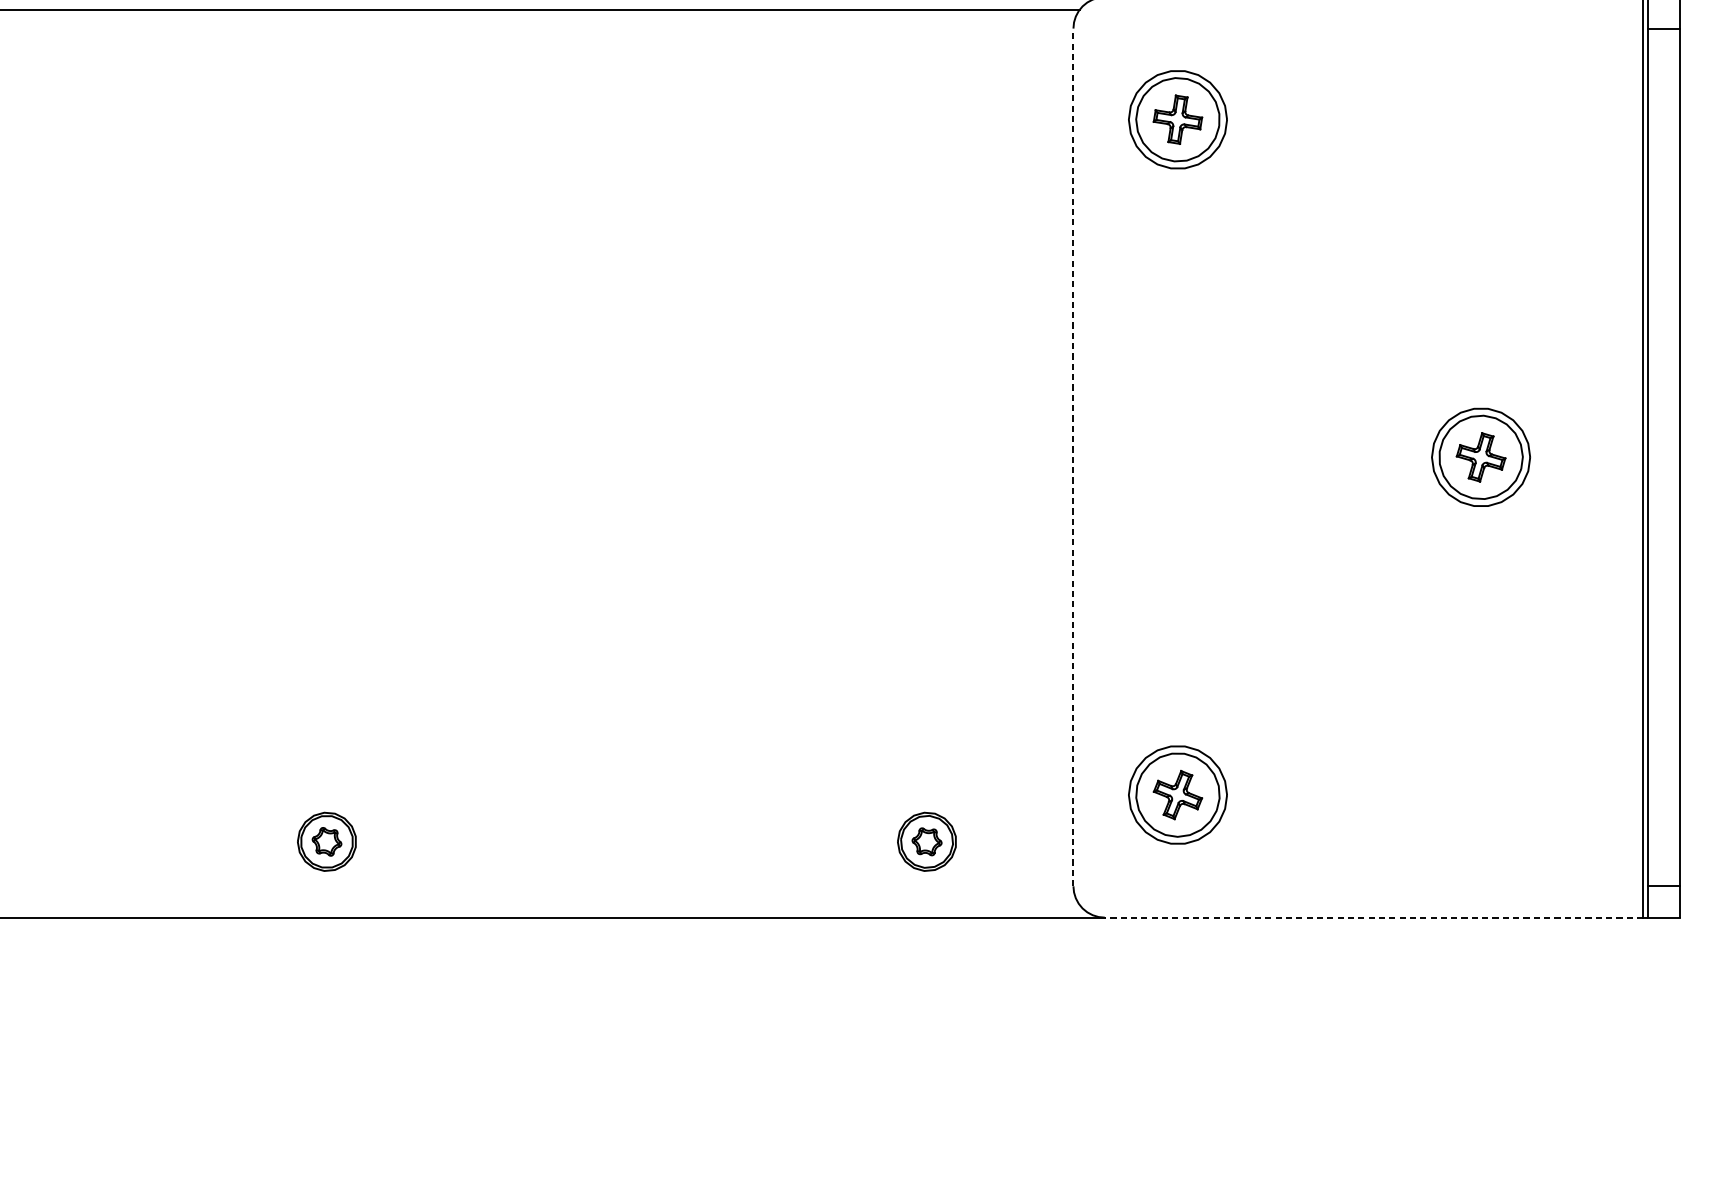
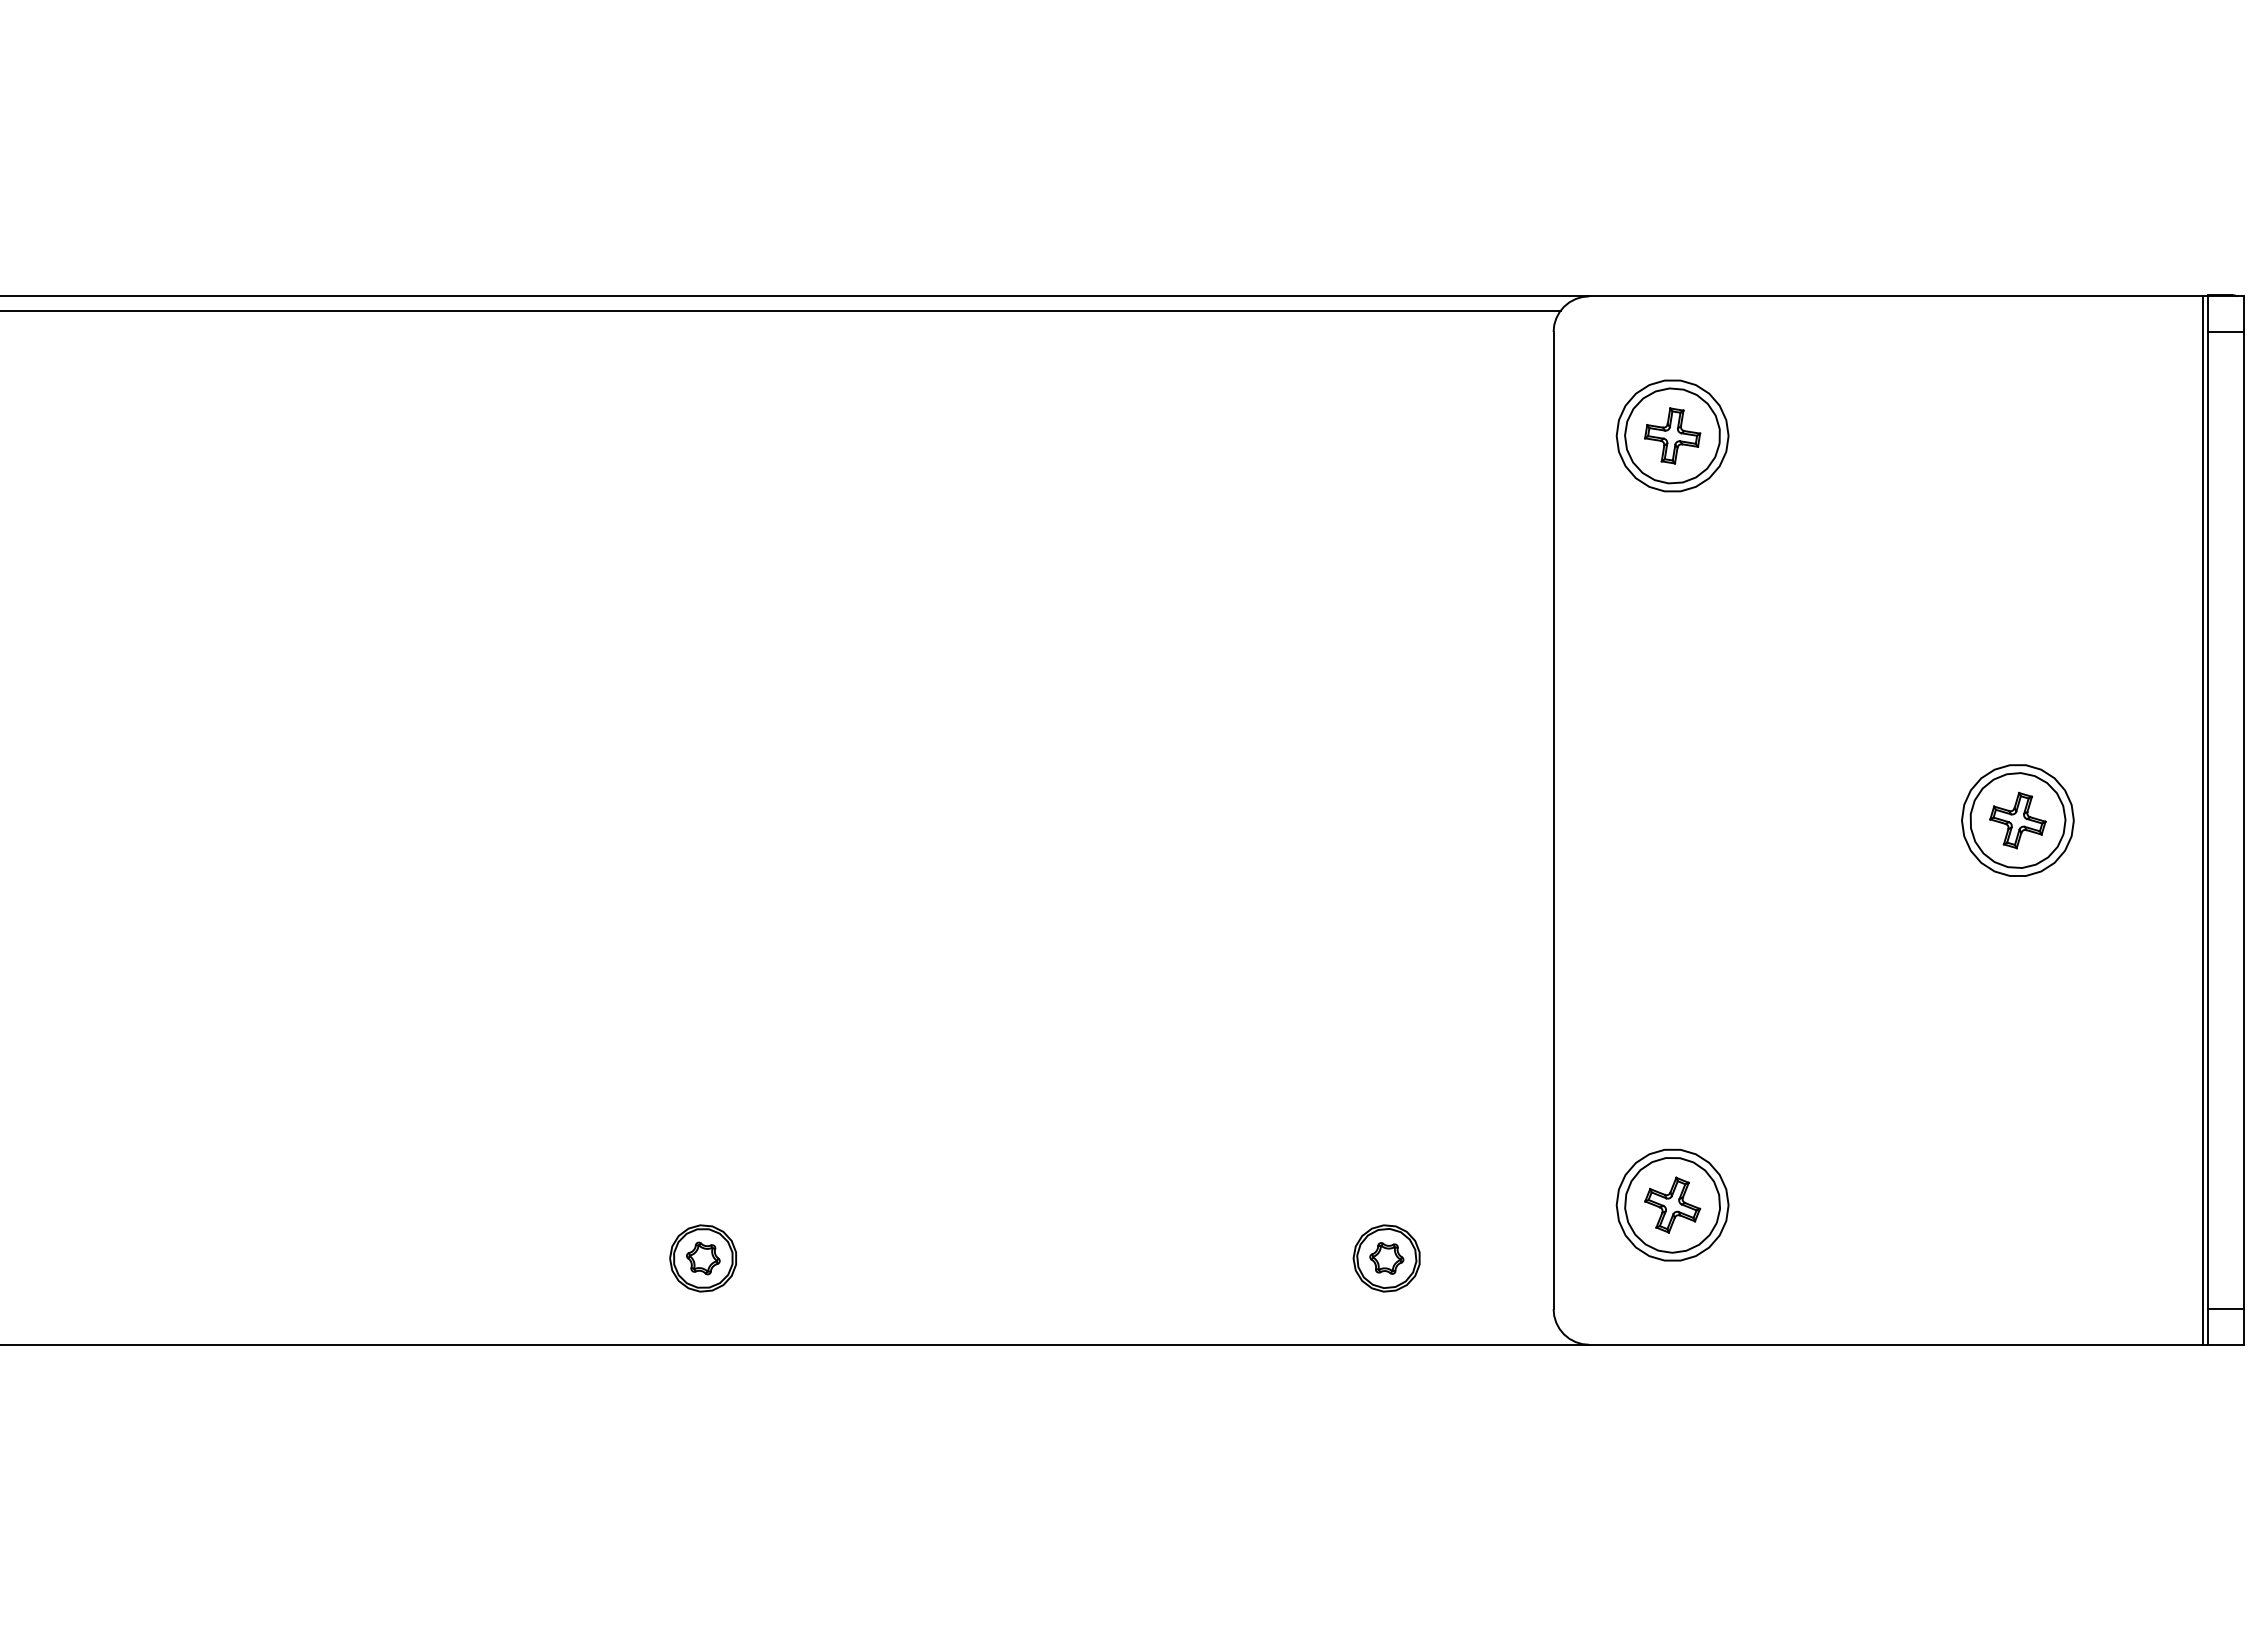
line: (1073, 457) -> (1553, 820), dashed -> solid
line: (1373, 917) -> (1895, 1344), dashed -> solid

